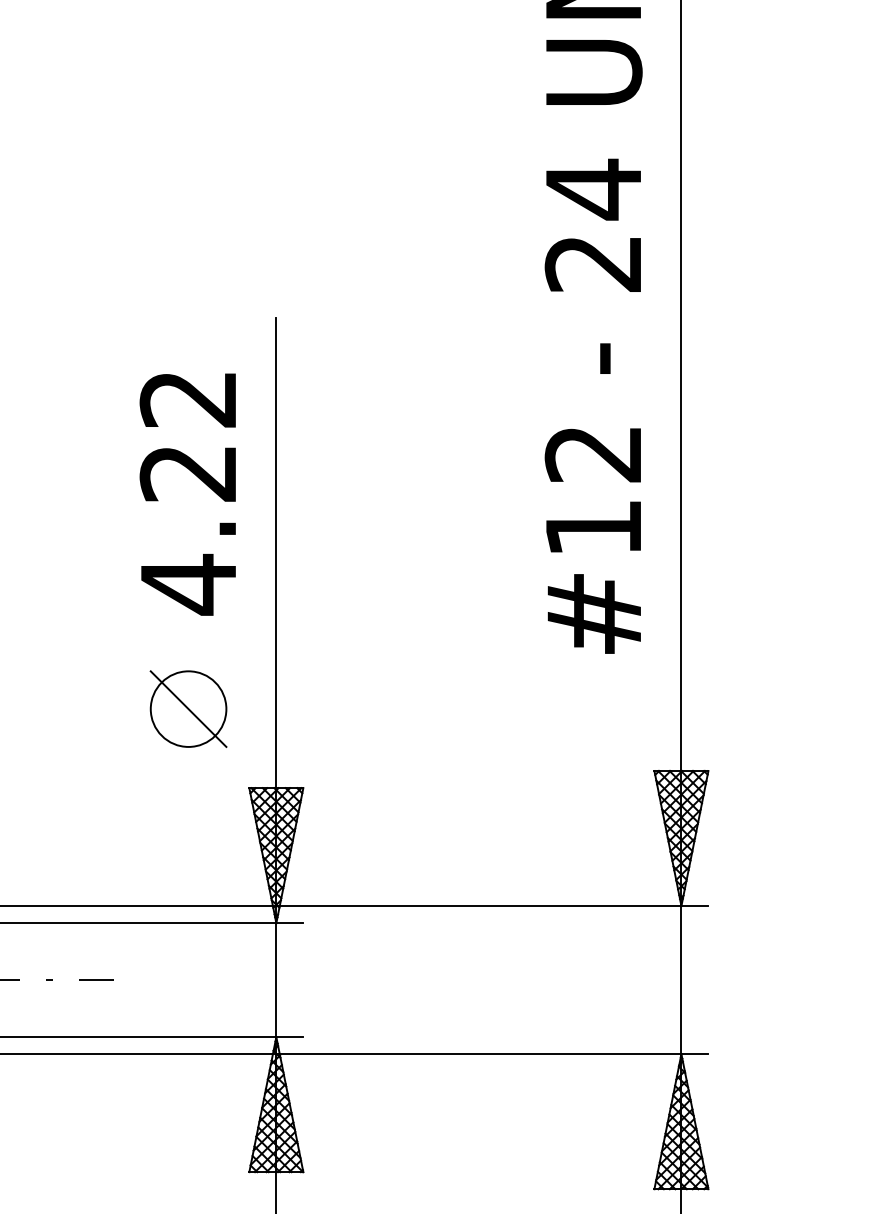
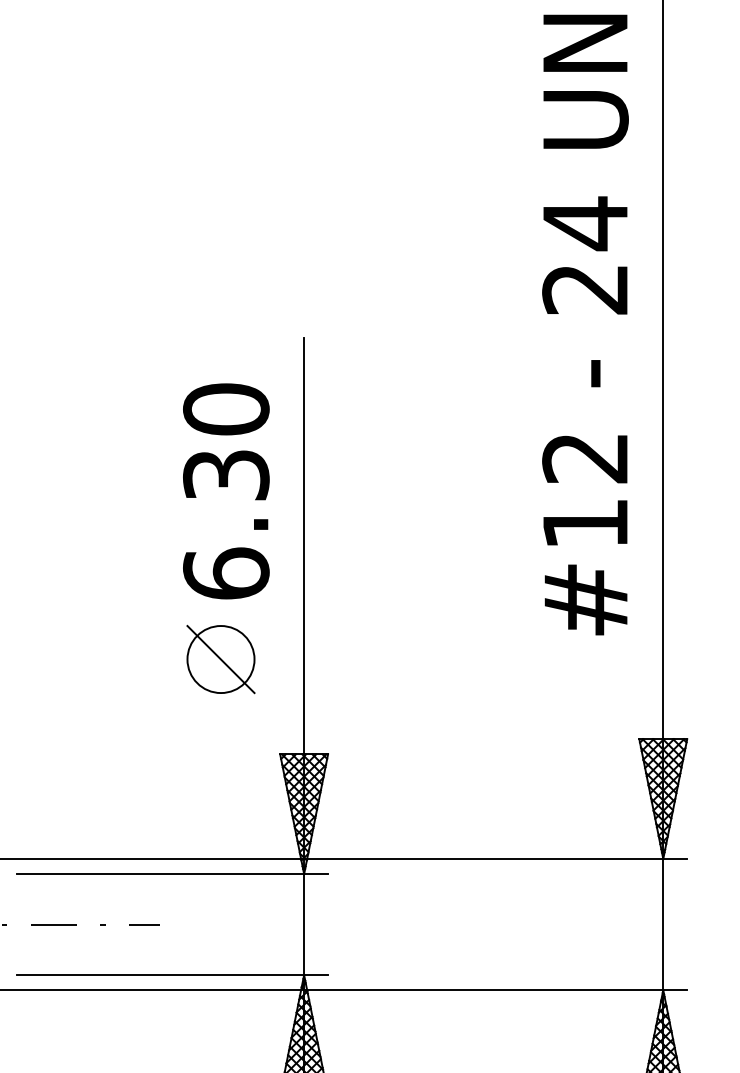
text: (188, 492) -> (226, 492), 4.22 -> 6.30
part: (188, 708) -> (220, 658), moved

